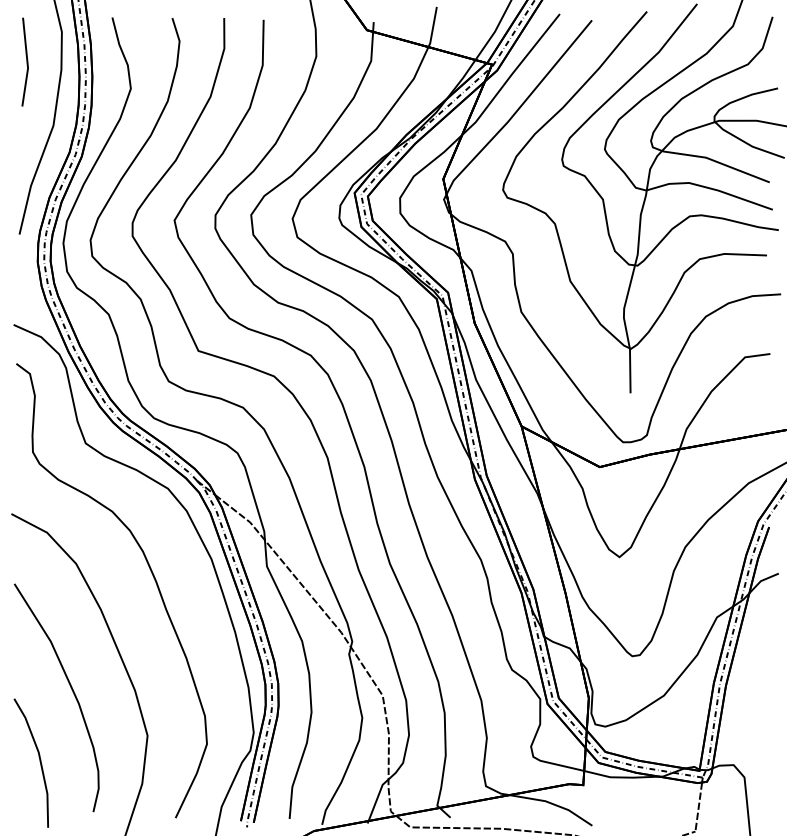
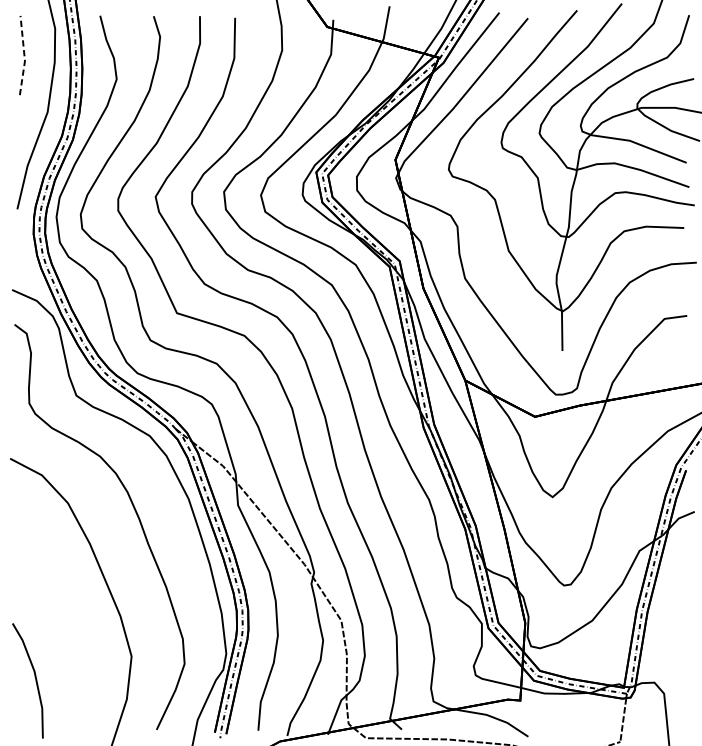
line: (27, 62) -> (24, 55), solid -> dashed
curve: (71, 690) -> (63, 616), removed

